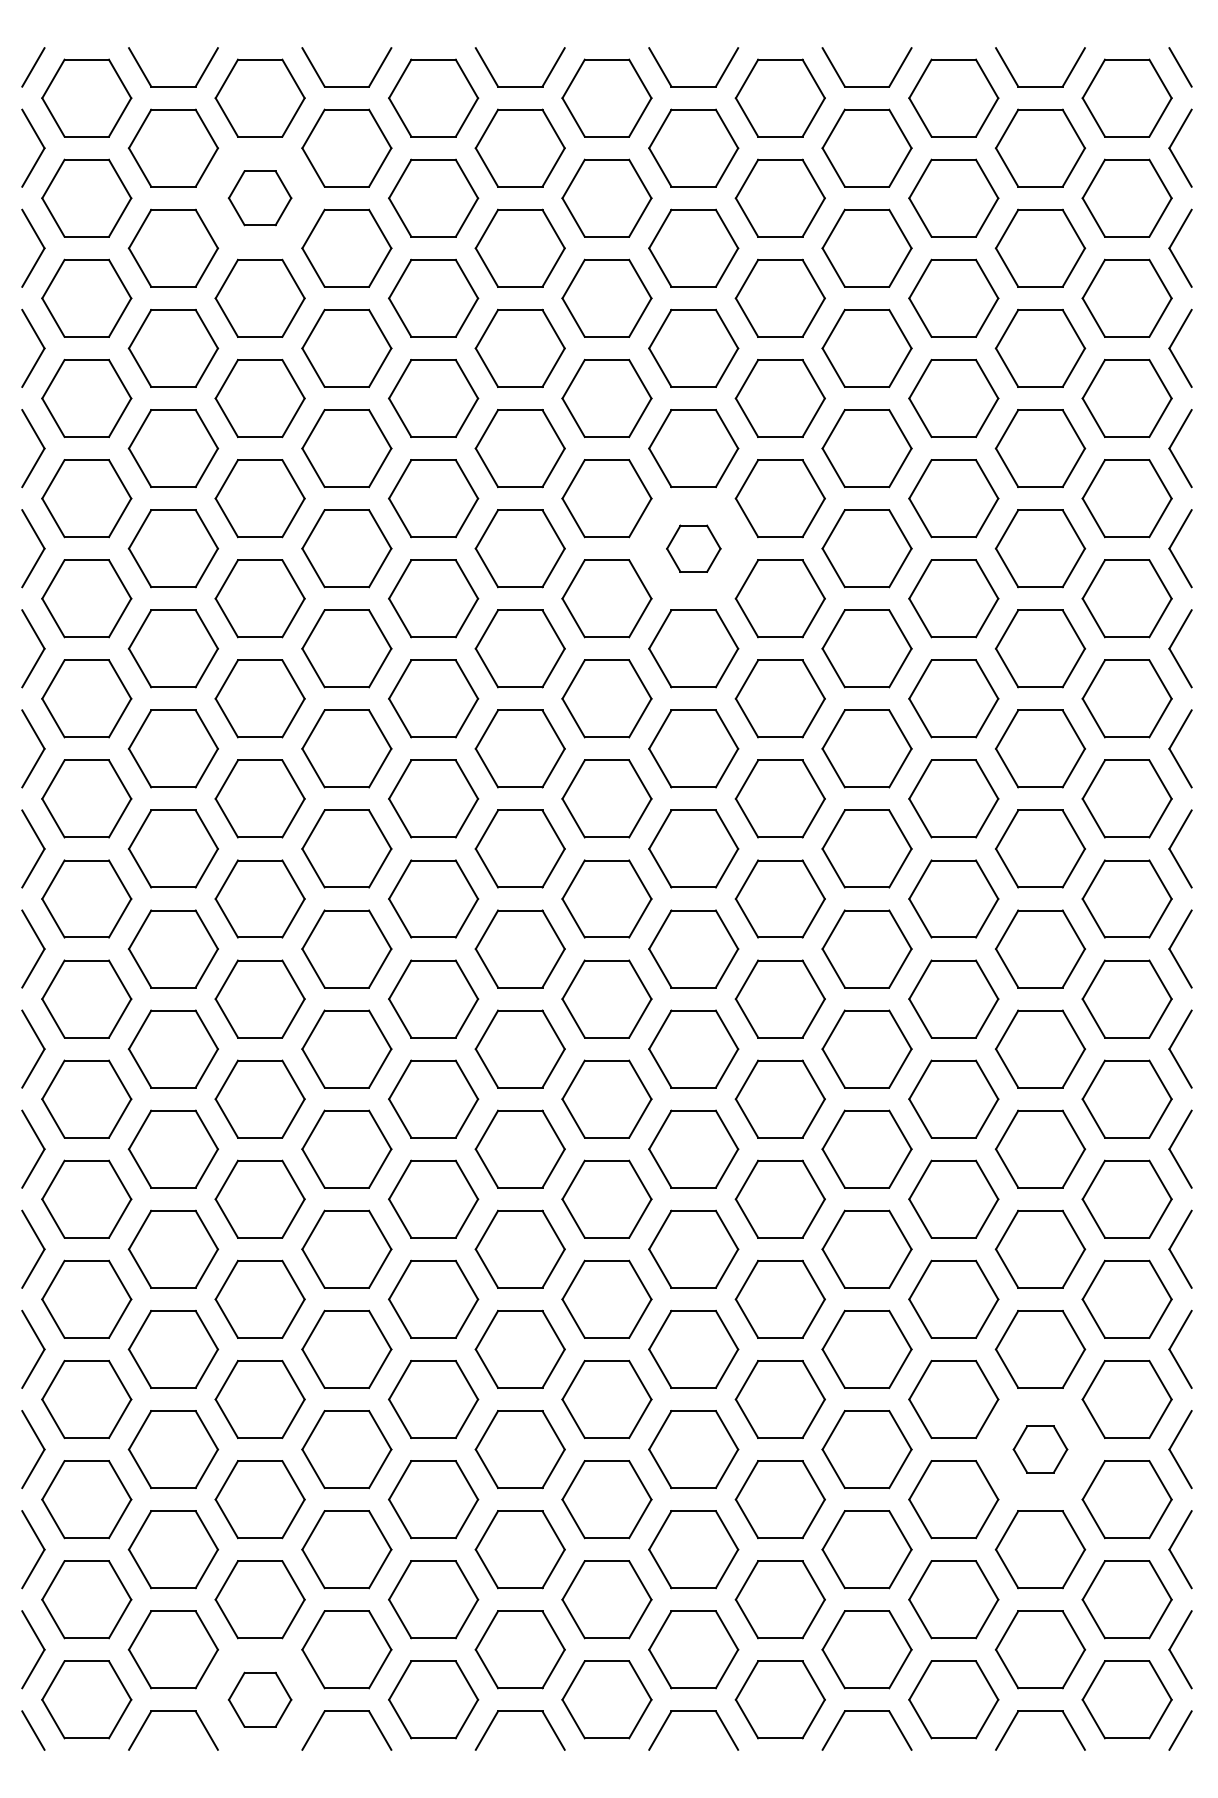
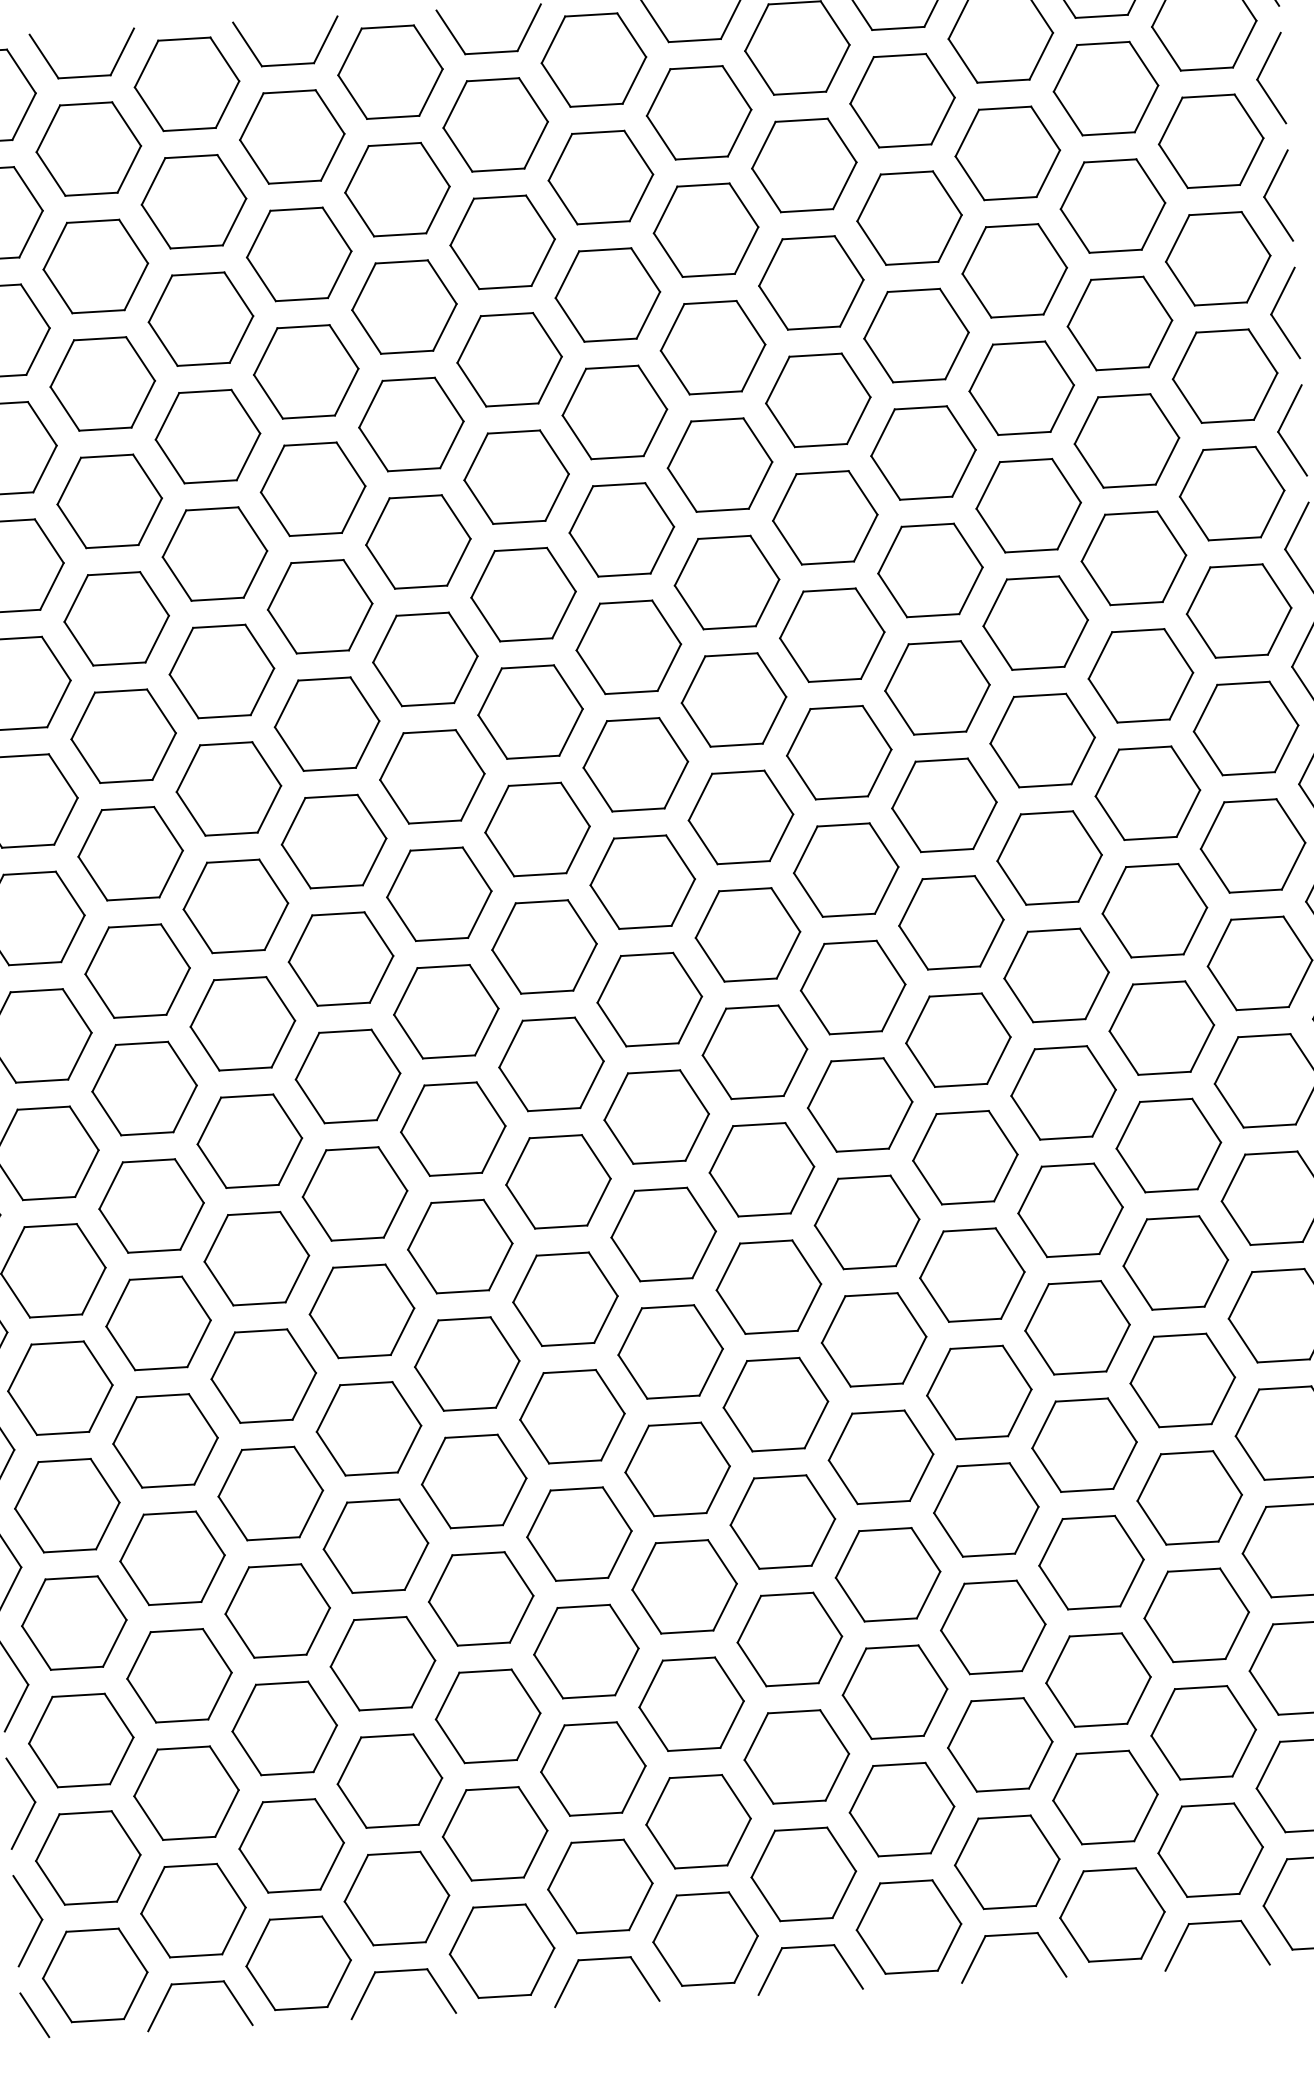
part: (259, 197) -> (193, 200), size x1.43
part: (693, 548) -> (726, 582), size x1.67
part: (1040, 1449) -> (1196, 1615), size x1.67
part: (259, 1699) -> (297, 1963), size x1.43

